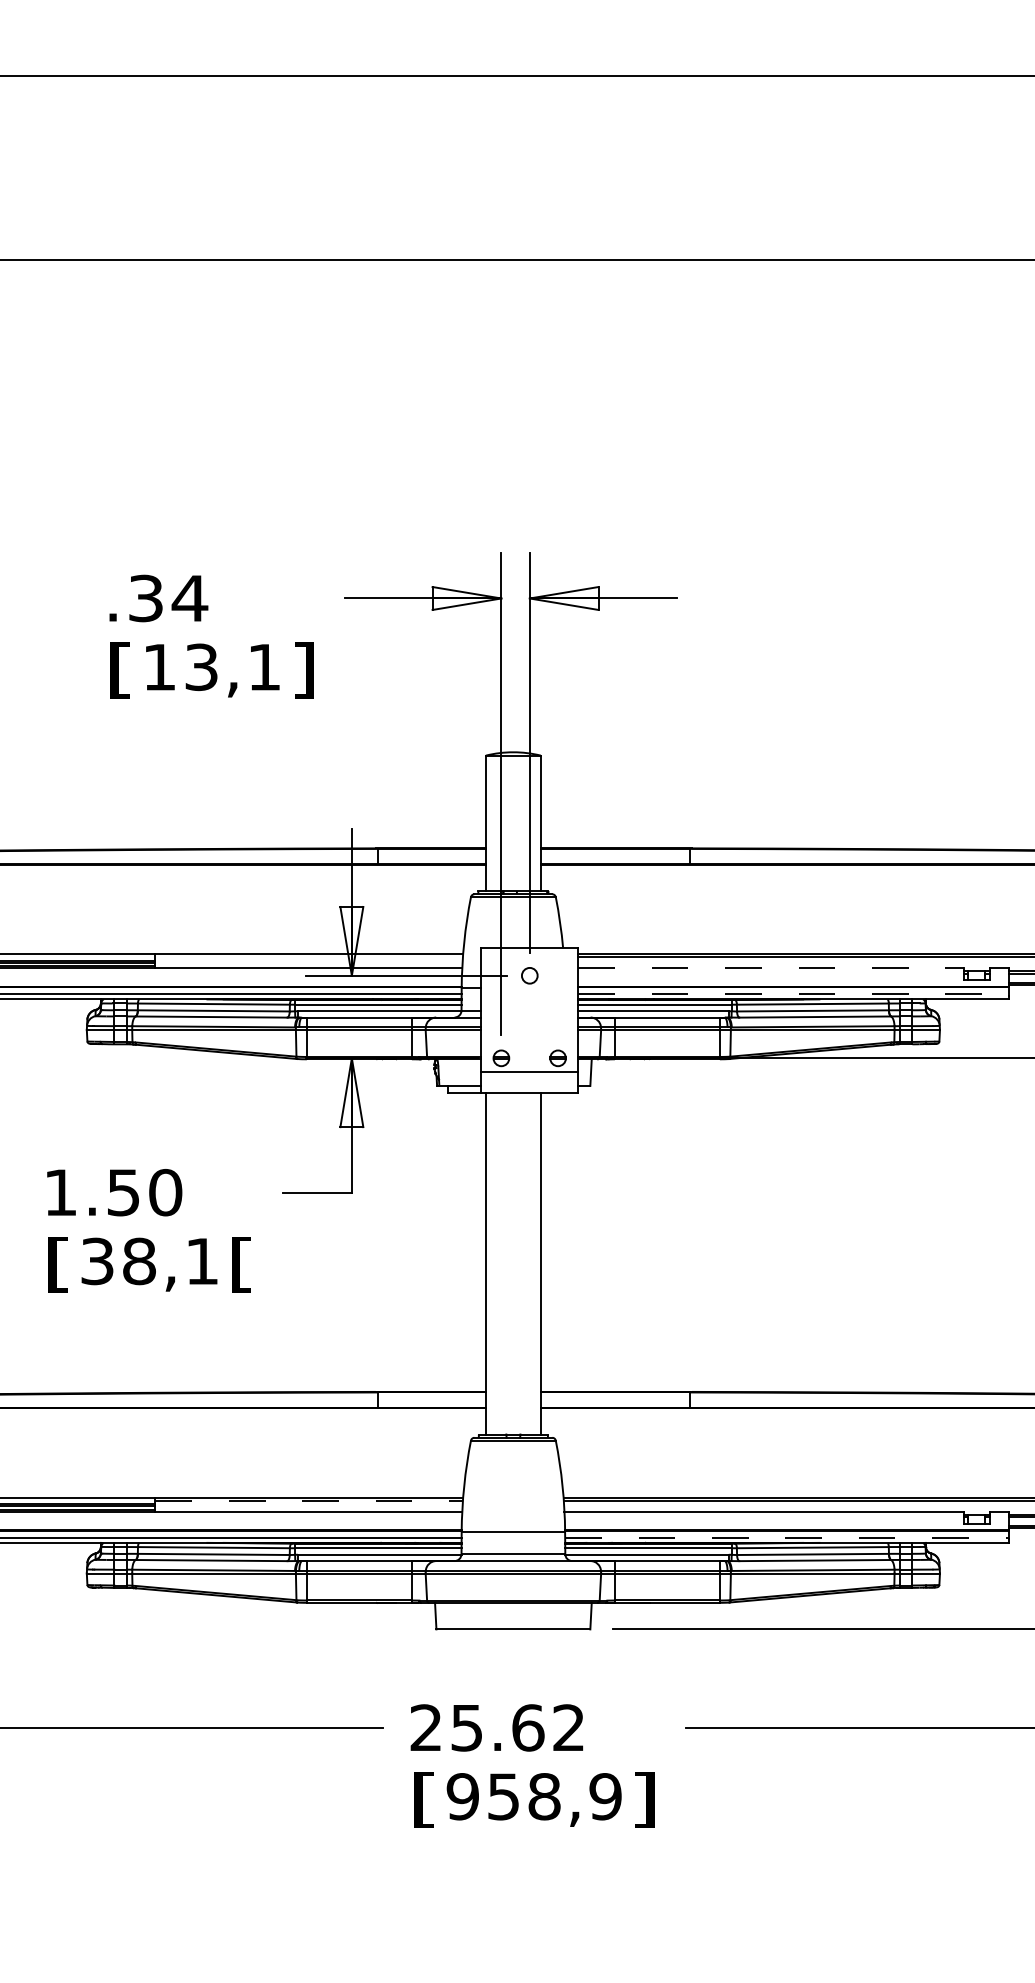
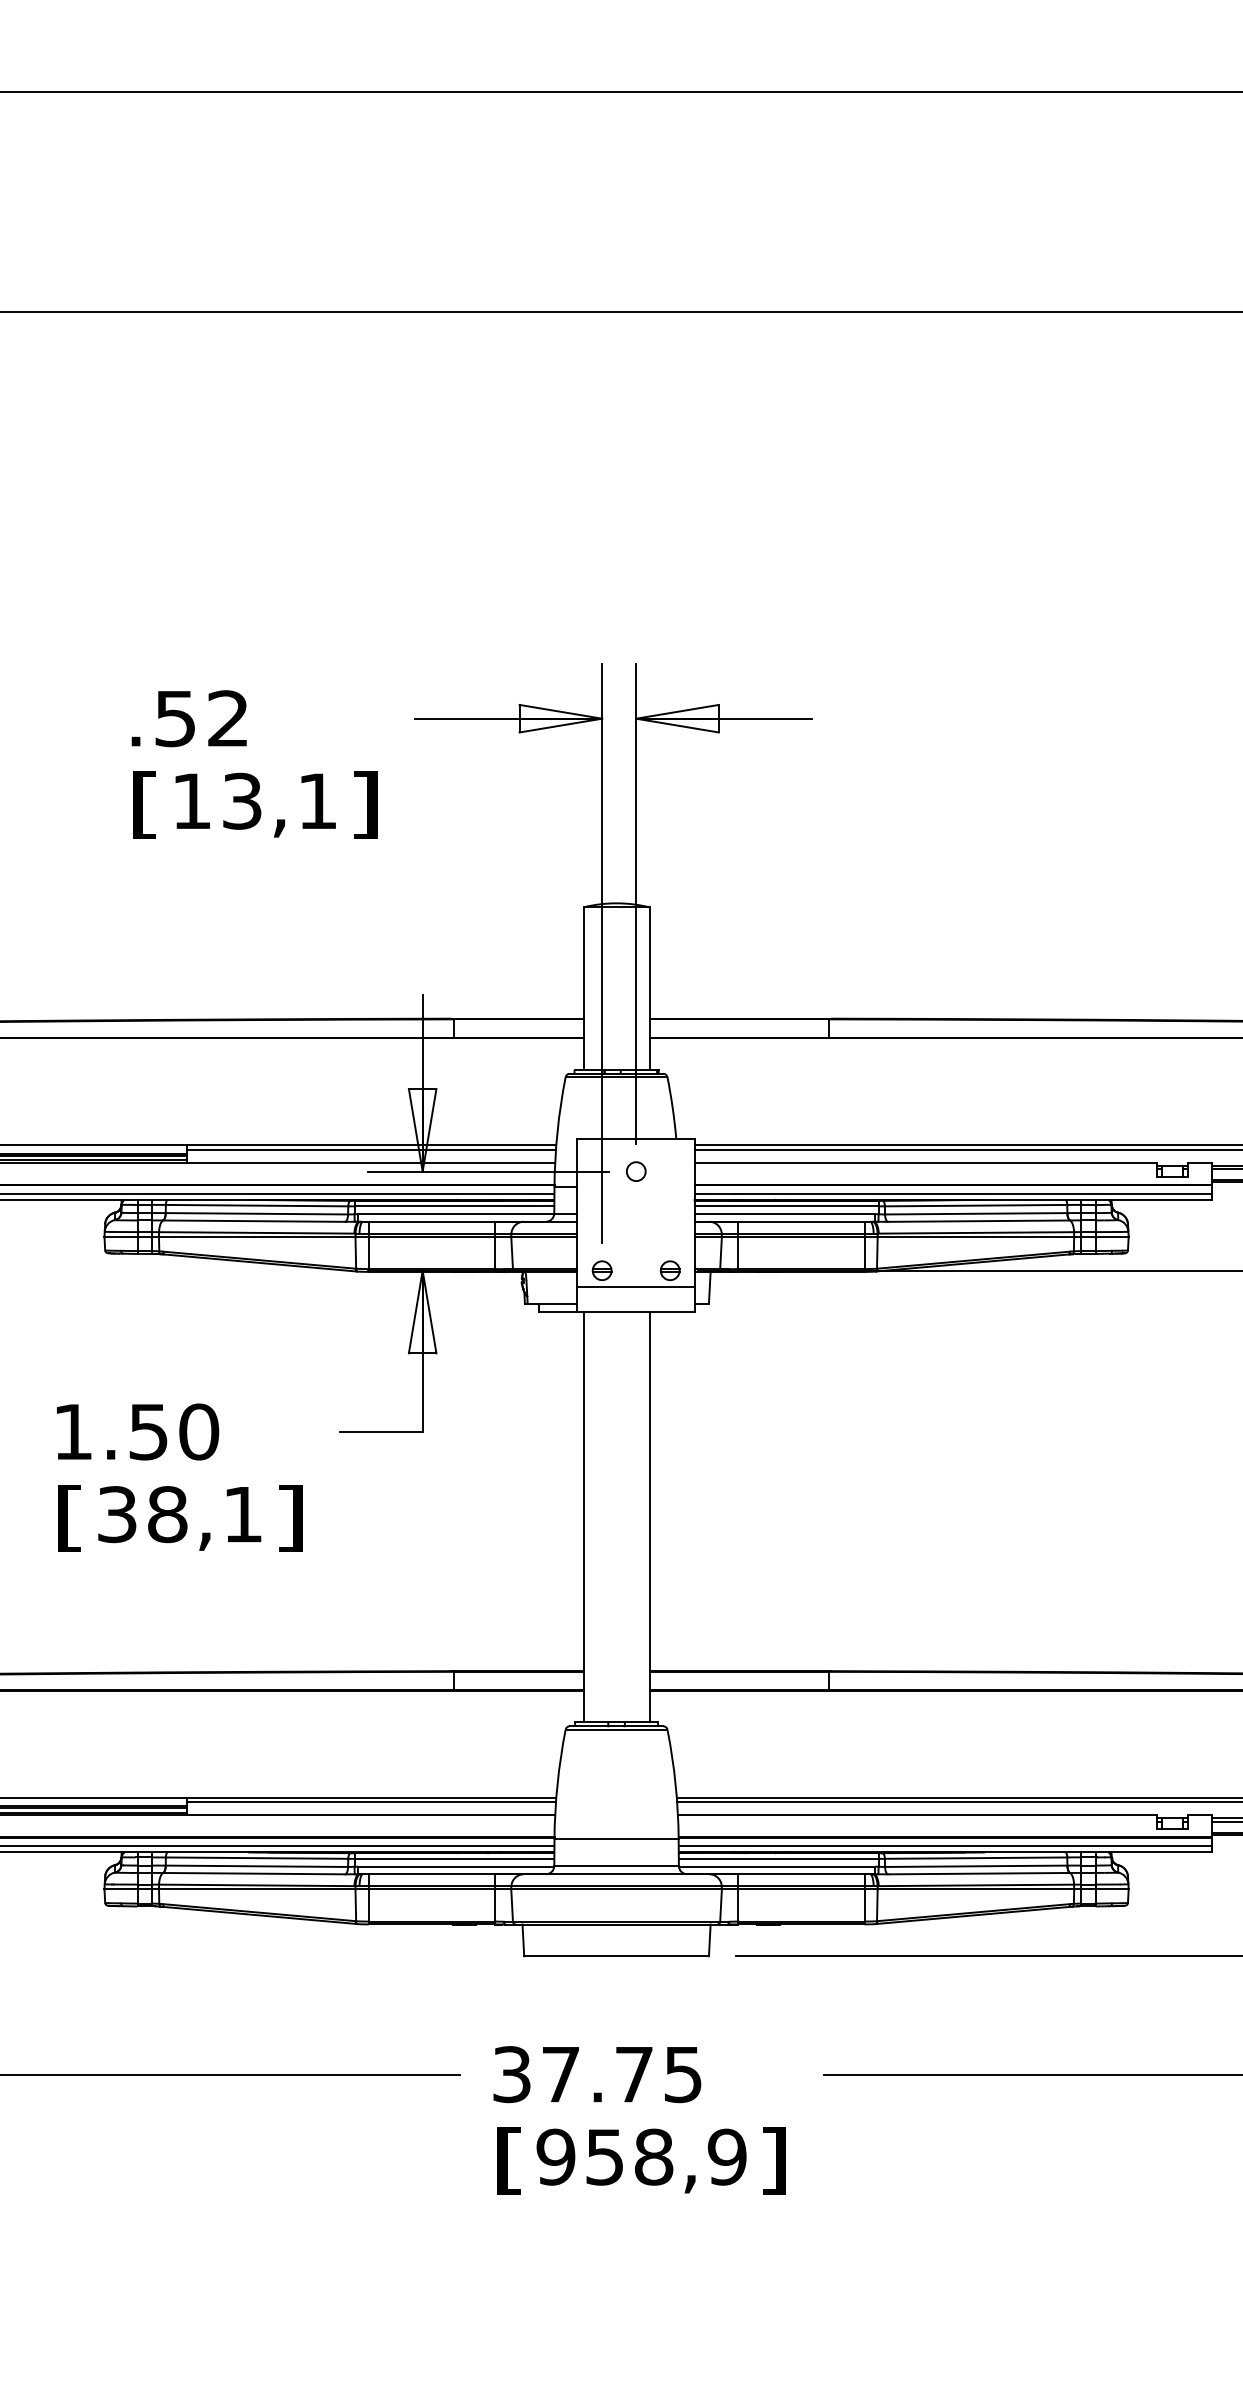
text: (169, 598) -> (203, 718), .34 -> .52
line: (309, 957) -> (371, 1149), added
line: (771, 968) -> (926, 1162), dashed -> solid
line: (794, 993) -> (953, 1193), dashed -> solid
text: (241, 1264) -> (290, 1518), [ -> ]
line: (309, 1501) -> (371, 1802), dashed -> solid
line: (787, 1537) -> (945, 1846), dashed -> solid
text: (497, 1727) -> (597, 2074), 25.62 -> 37.75

